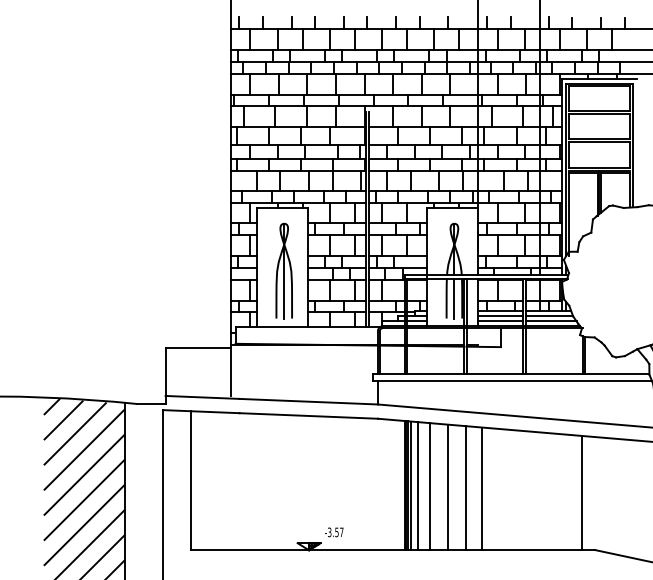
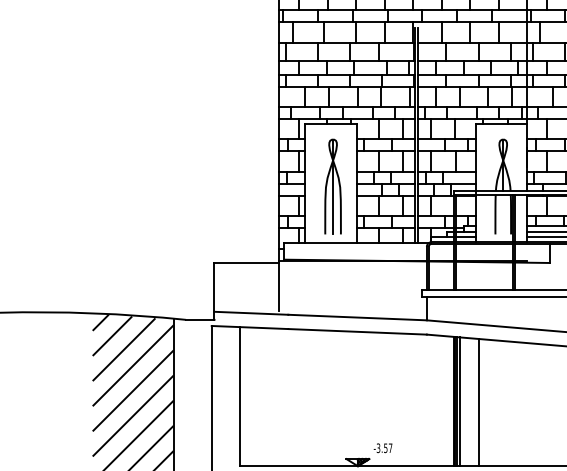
line: (454, 298) -> (503, 214), removed
line: (417, 485) -> (466, 401), removed
line: (447, 486) -> (496, 402), removed
line: (465, 487) -> (514, 403), removed
line: (481, 488) -> (530, 404), removed

